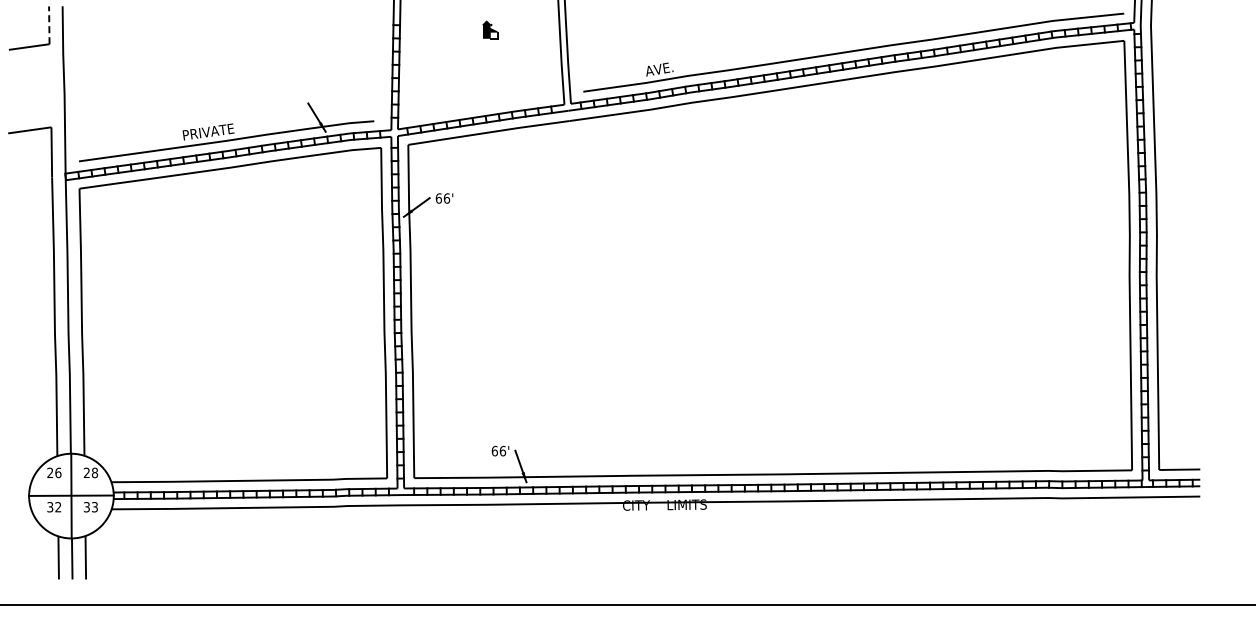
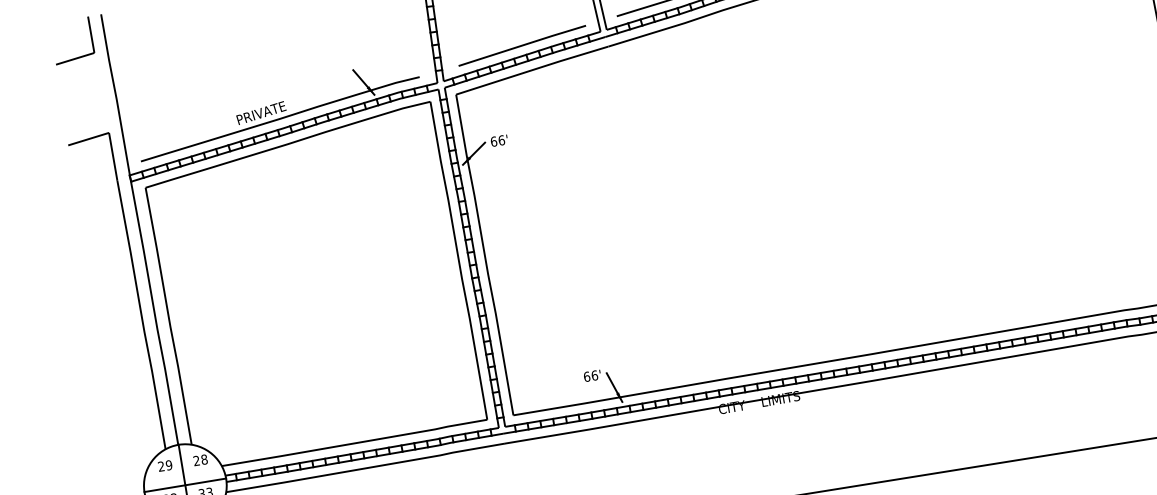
line: (49, 25) -> (91, 34), dashed -> solid
line: (482, 106) -> (521, 46), added
text: (58, 472) -> (169, 464), 26 -> 29

